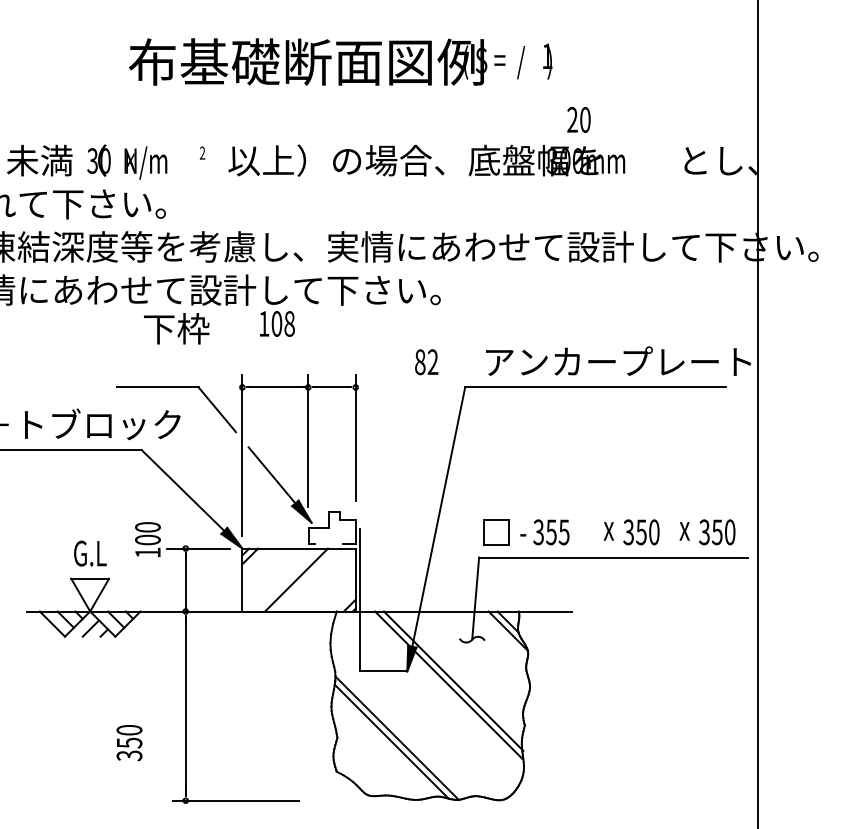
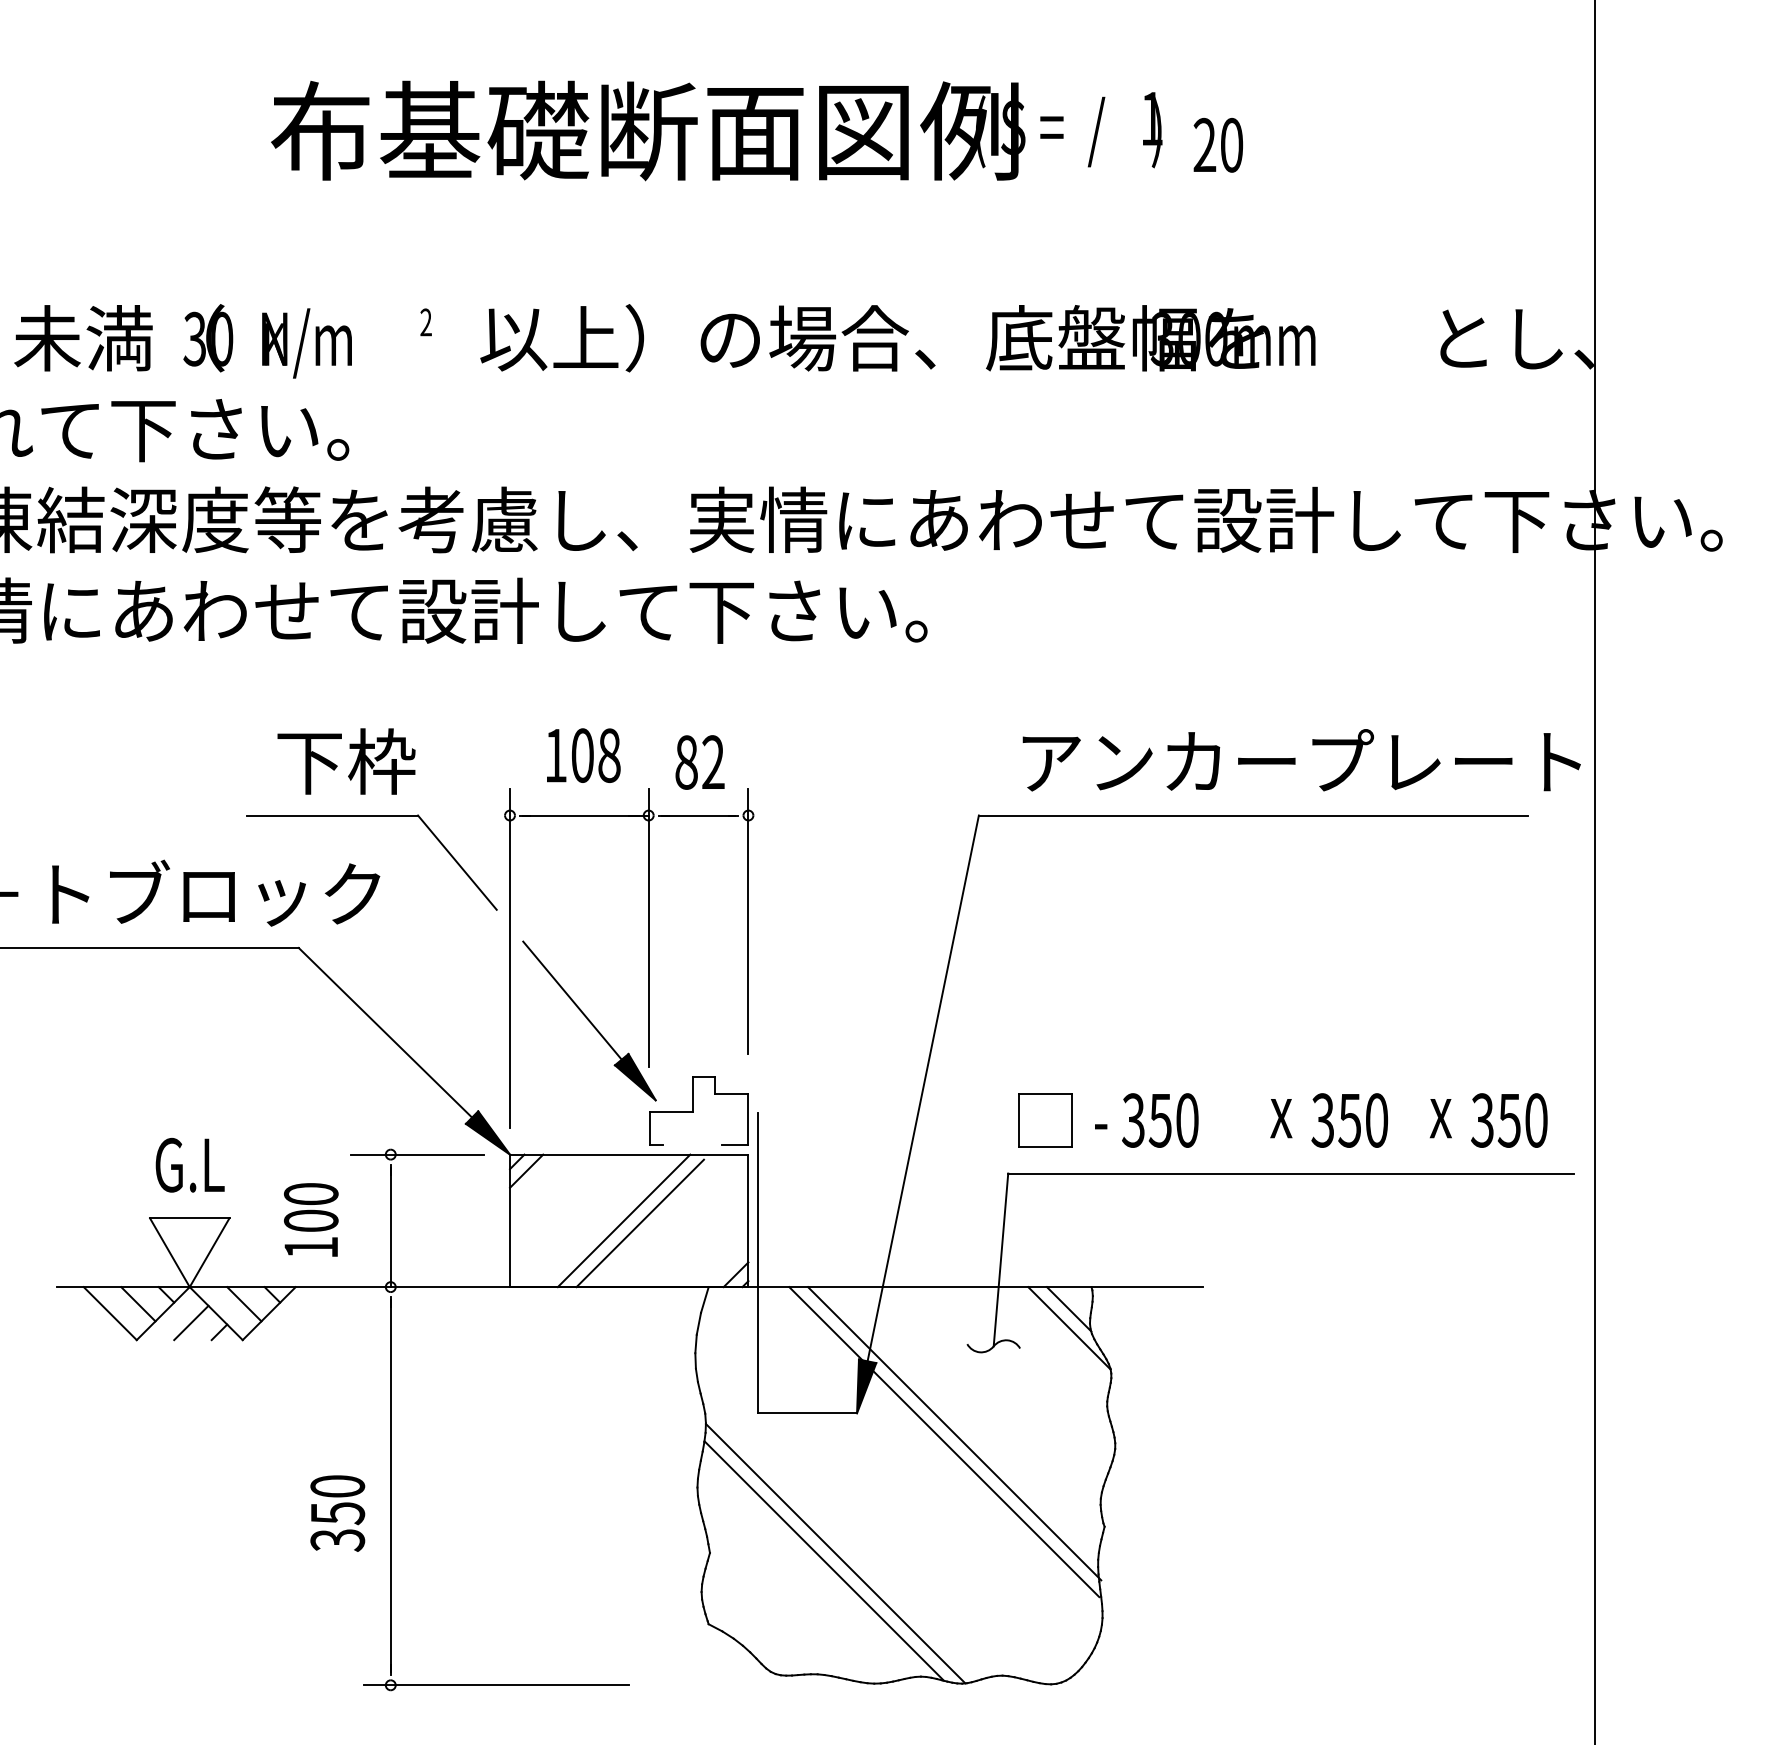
text: (578, 119) -> (1217, 144), moved
text: (277, 323) -> (583, 754), moved
text: (176, 328) -> (346, 760), moved
text: (426, 362) -> (699, 763), moved
text: (563, 532) -> (1185, 1120), 355 -> 350
text: (147, 539) -> (310, 1219), moved
line: (304, 580) -> (640, 1221), added
text: (129, 743) -> (337, 1514), moved

